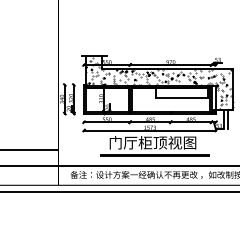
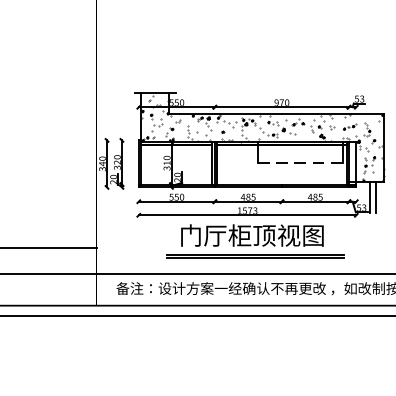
line: (182, 98) -> (301, 162), solid -> dashed

